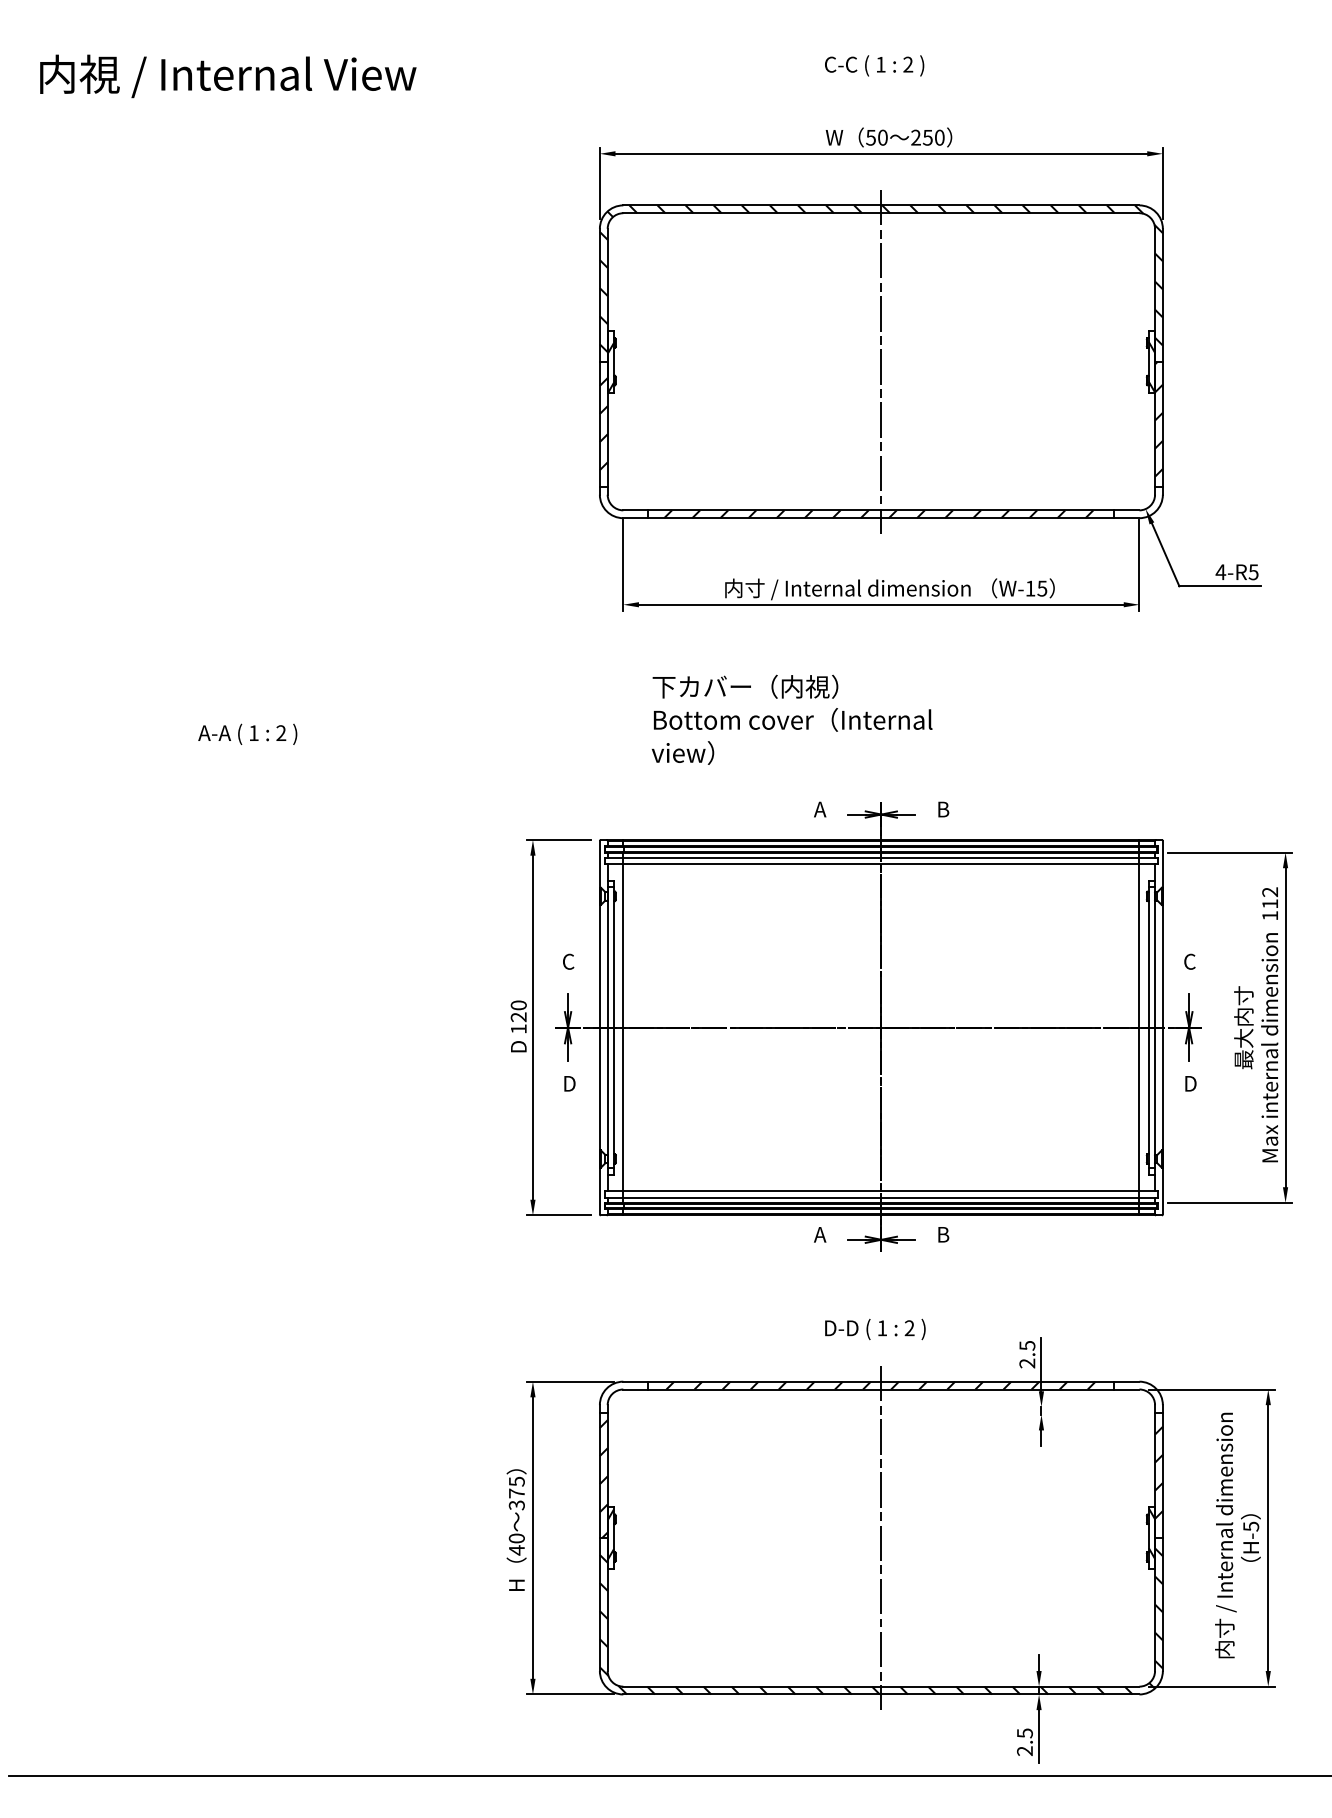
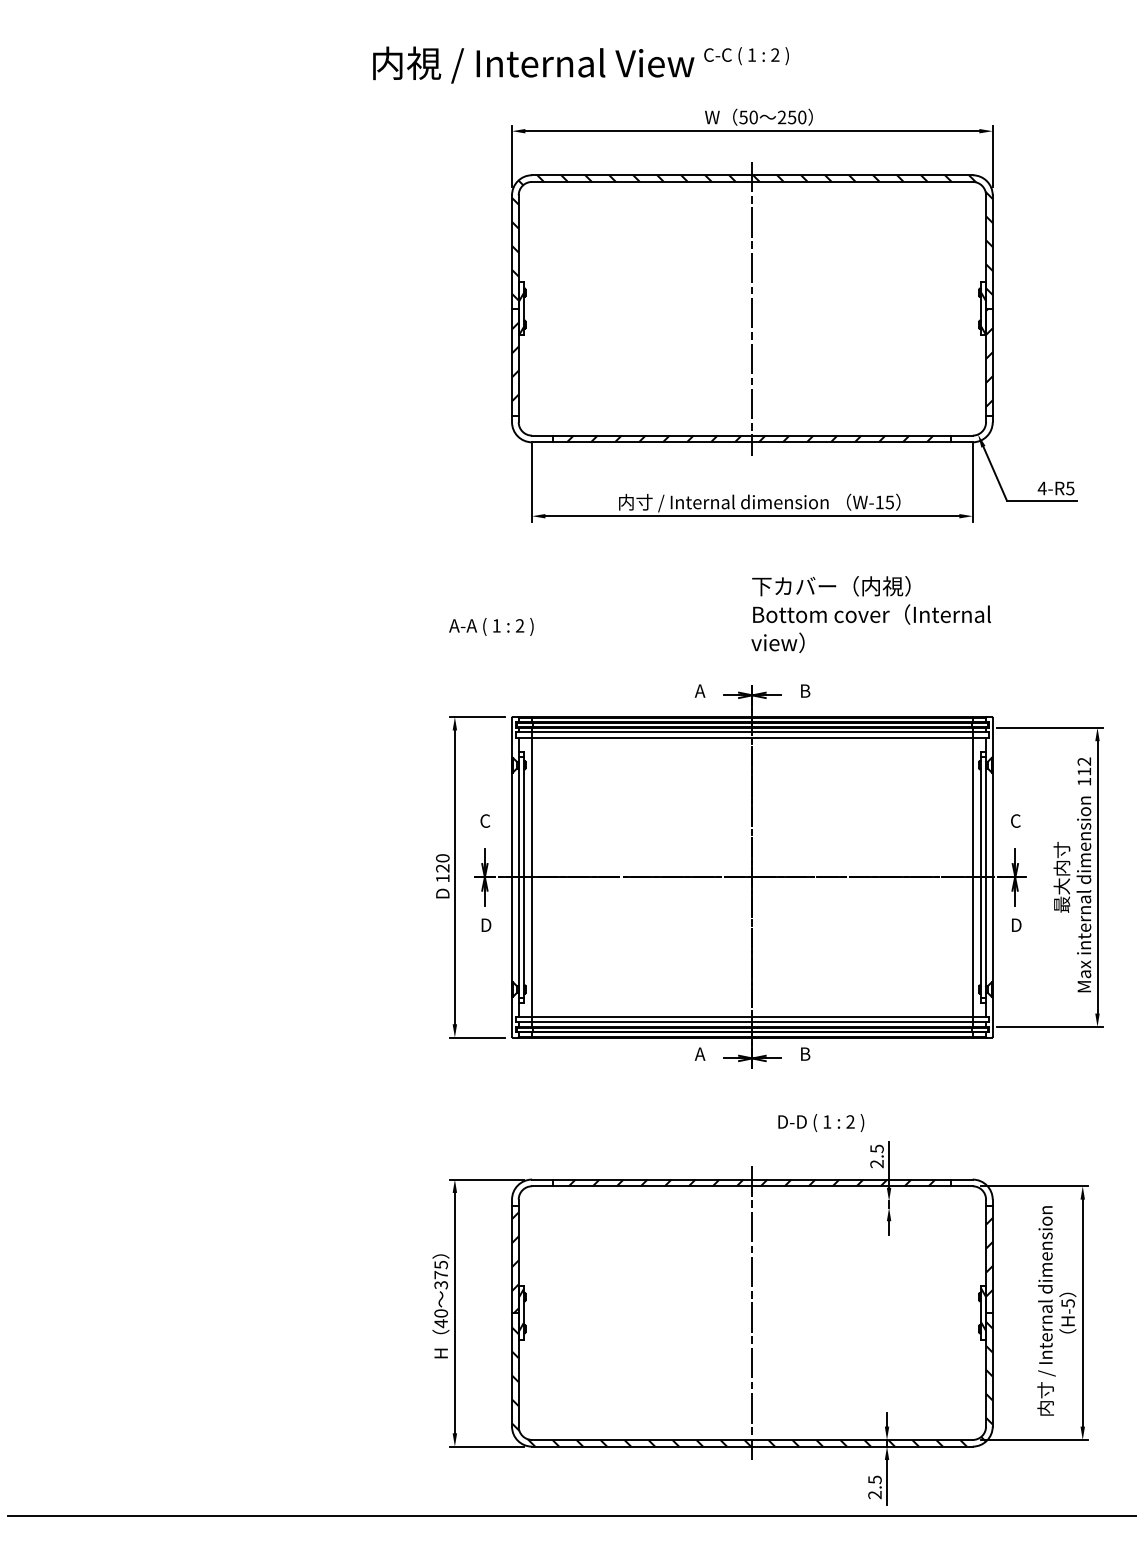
text: (227, 75) -> (533, 64), moved
text: (791, 719) -> (870, 614), moved
text: (247, 733) -> (491, 626), moved
text: (875, 1328) -> (821, 1122), moved

